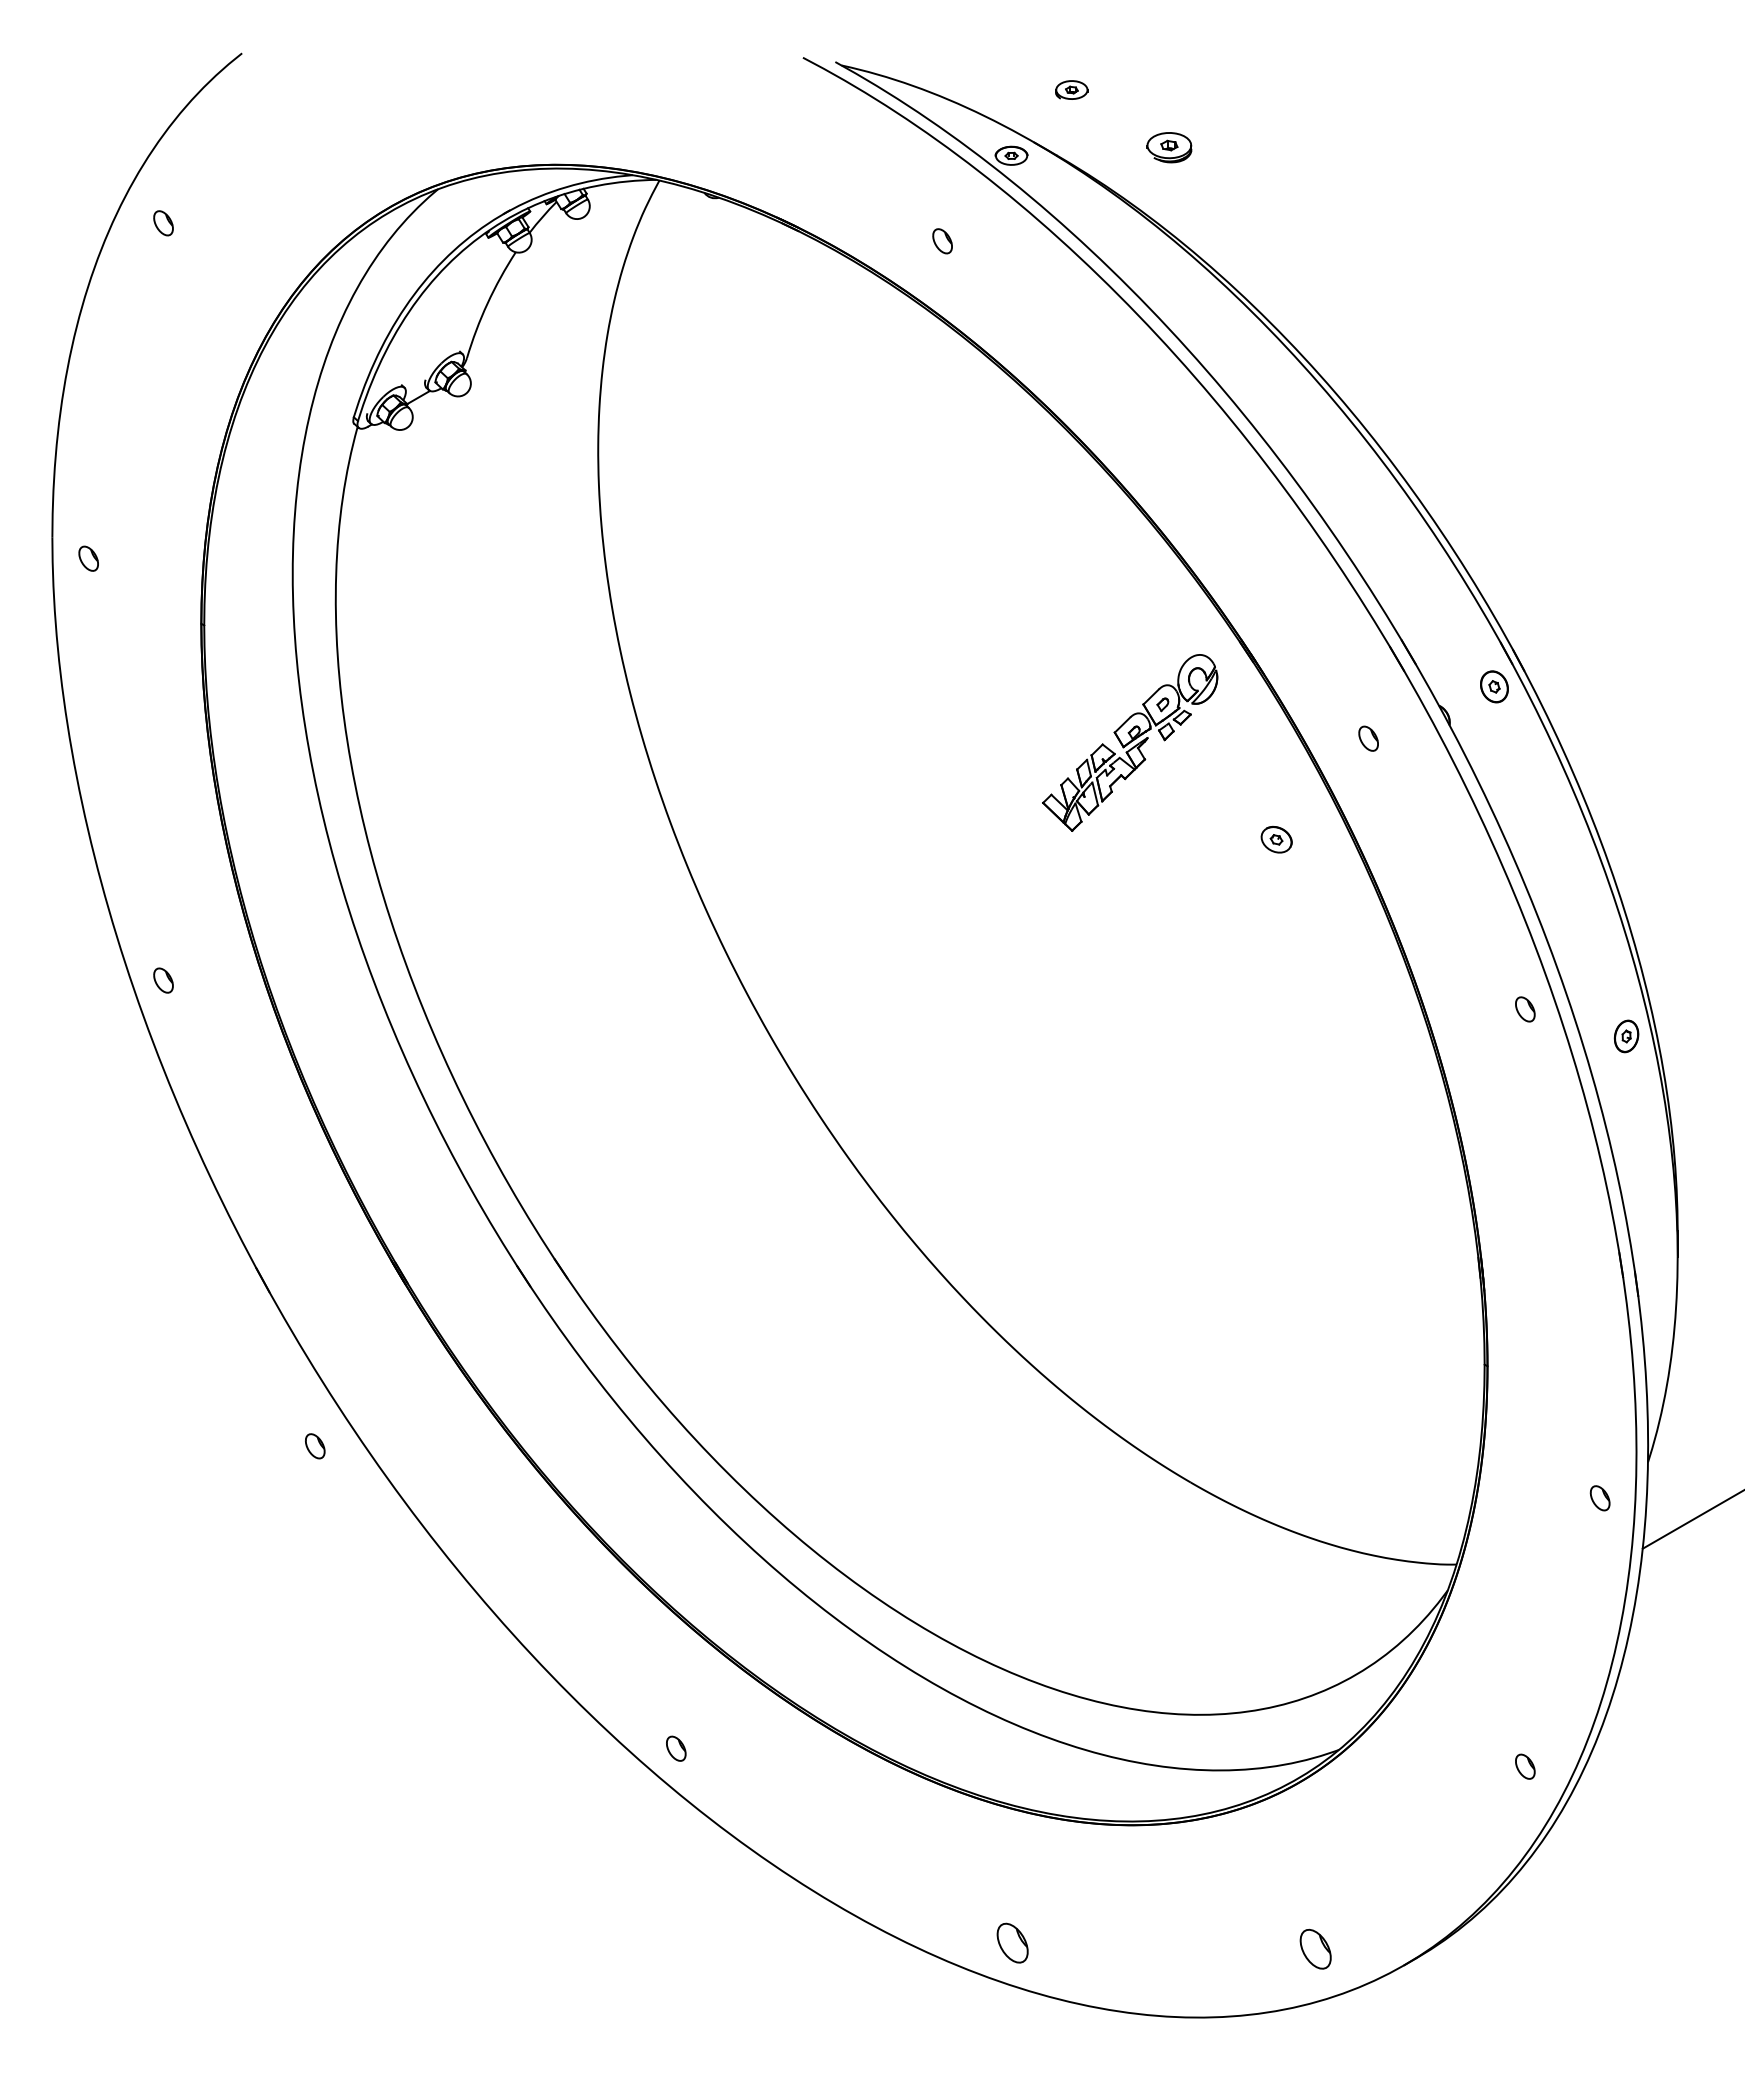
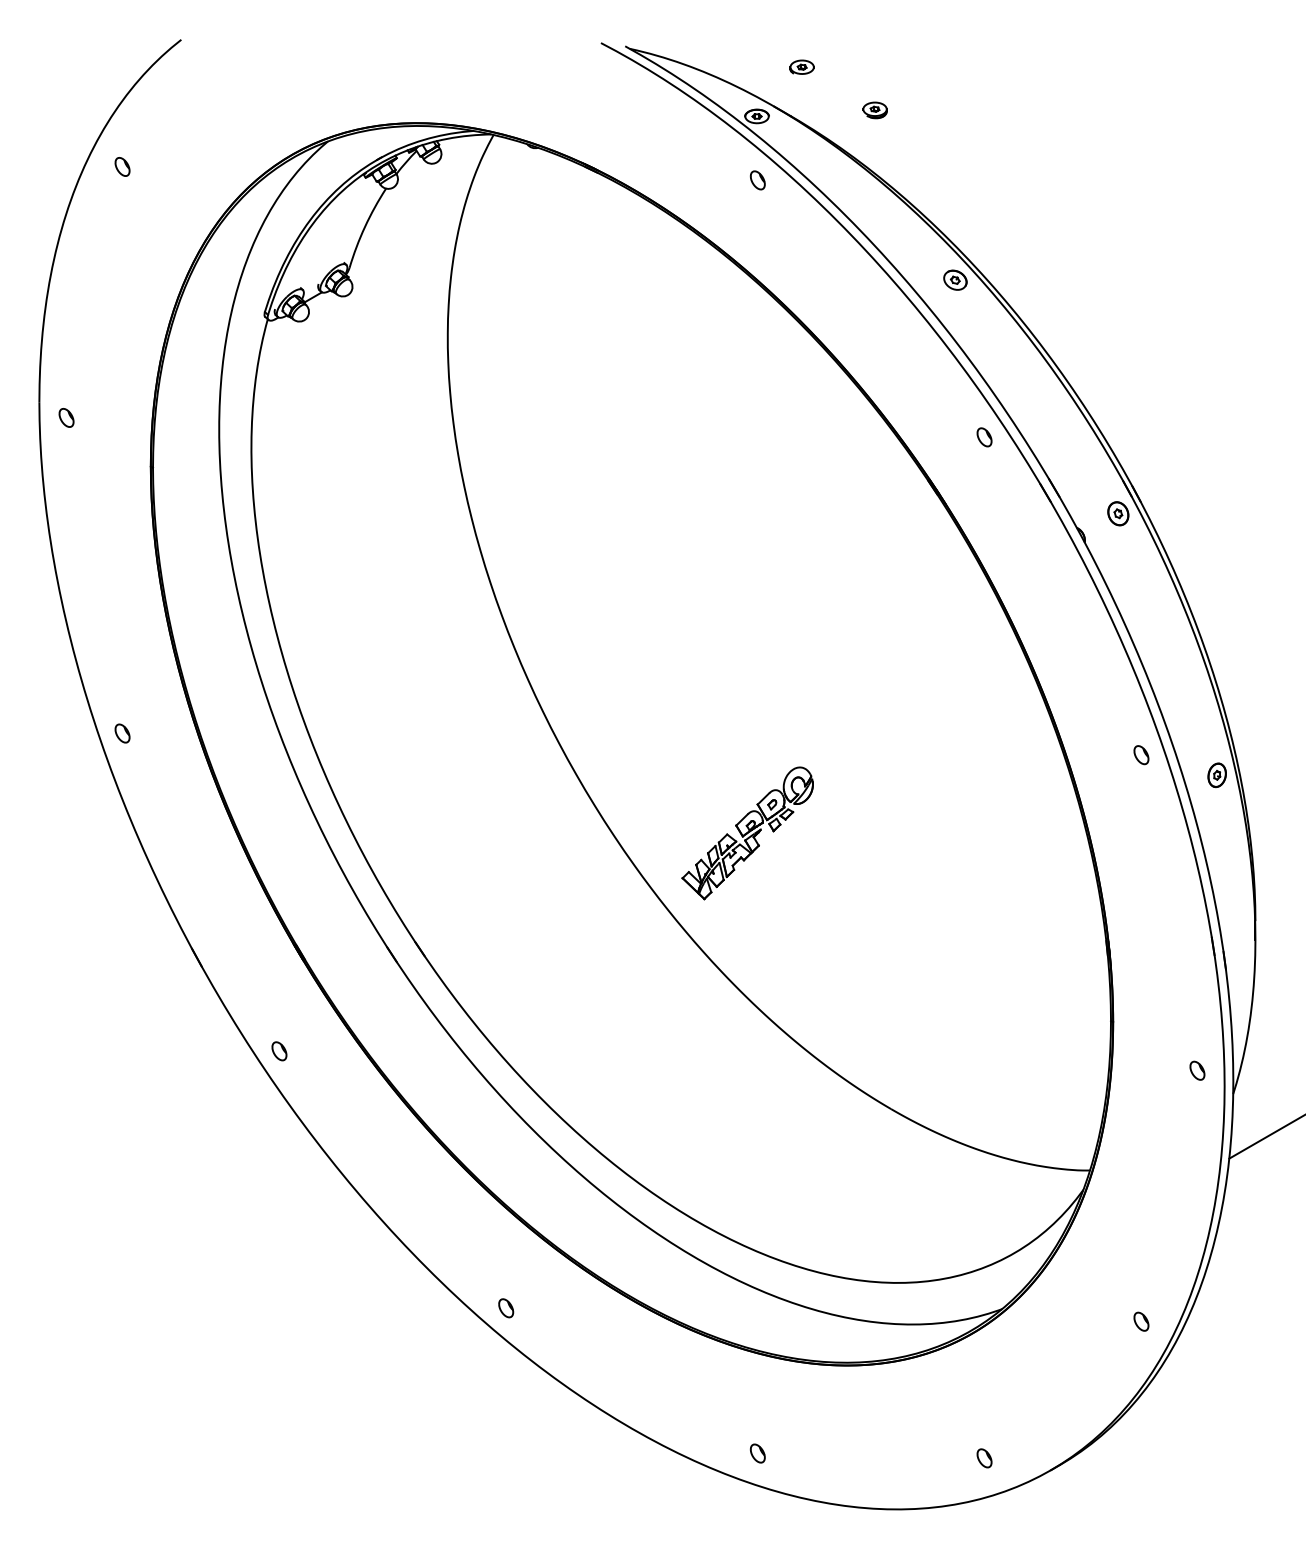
part: (1168, 147) -> (874, 110), size x0.71
part: (942, 241) -> (757, 180), moved
part: (1368, 738) -> (984, 437), moved
part: (1130, 742) -> (748, 832), moved
part: (1276, 839) -> (955, 280), moved
part: (315, 1446) -> (279, 1051), moved
part: (1599, 1498) -> (1196, 1070), moved
part: (1012, 1942) -> (757, 1453), size x0.62
part: (1315, 1949) -> (984, 1458), size x0.62

